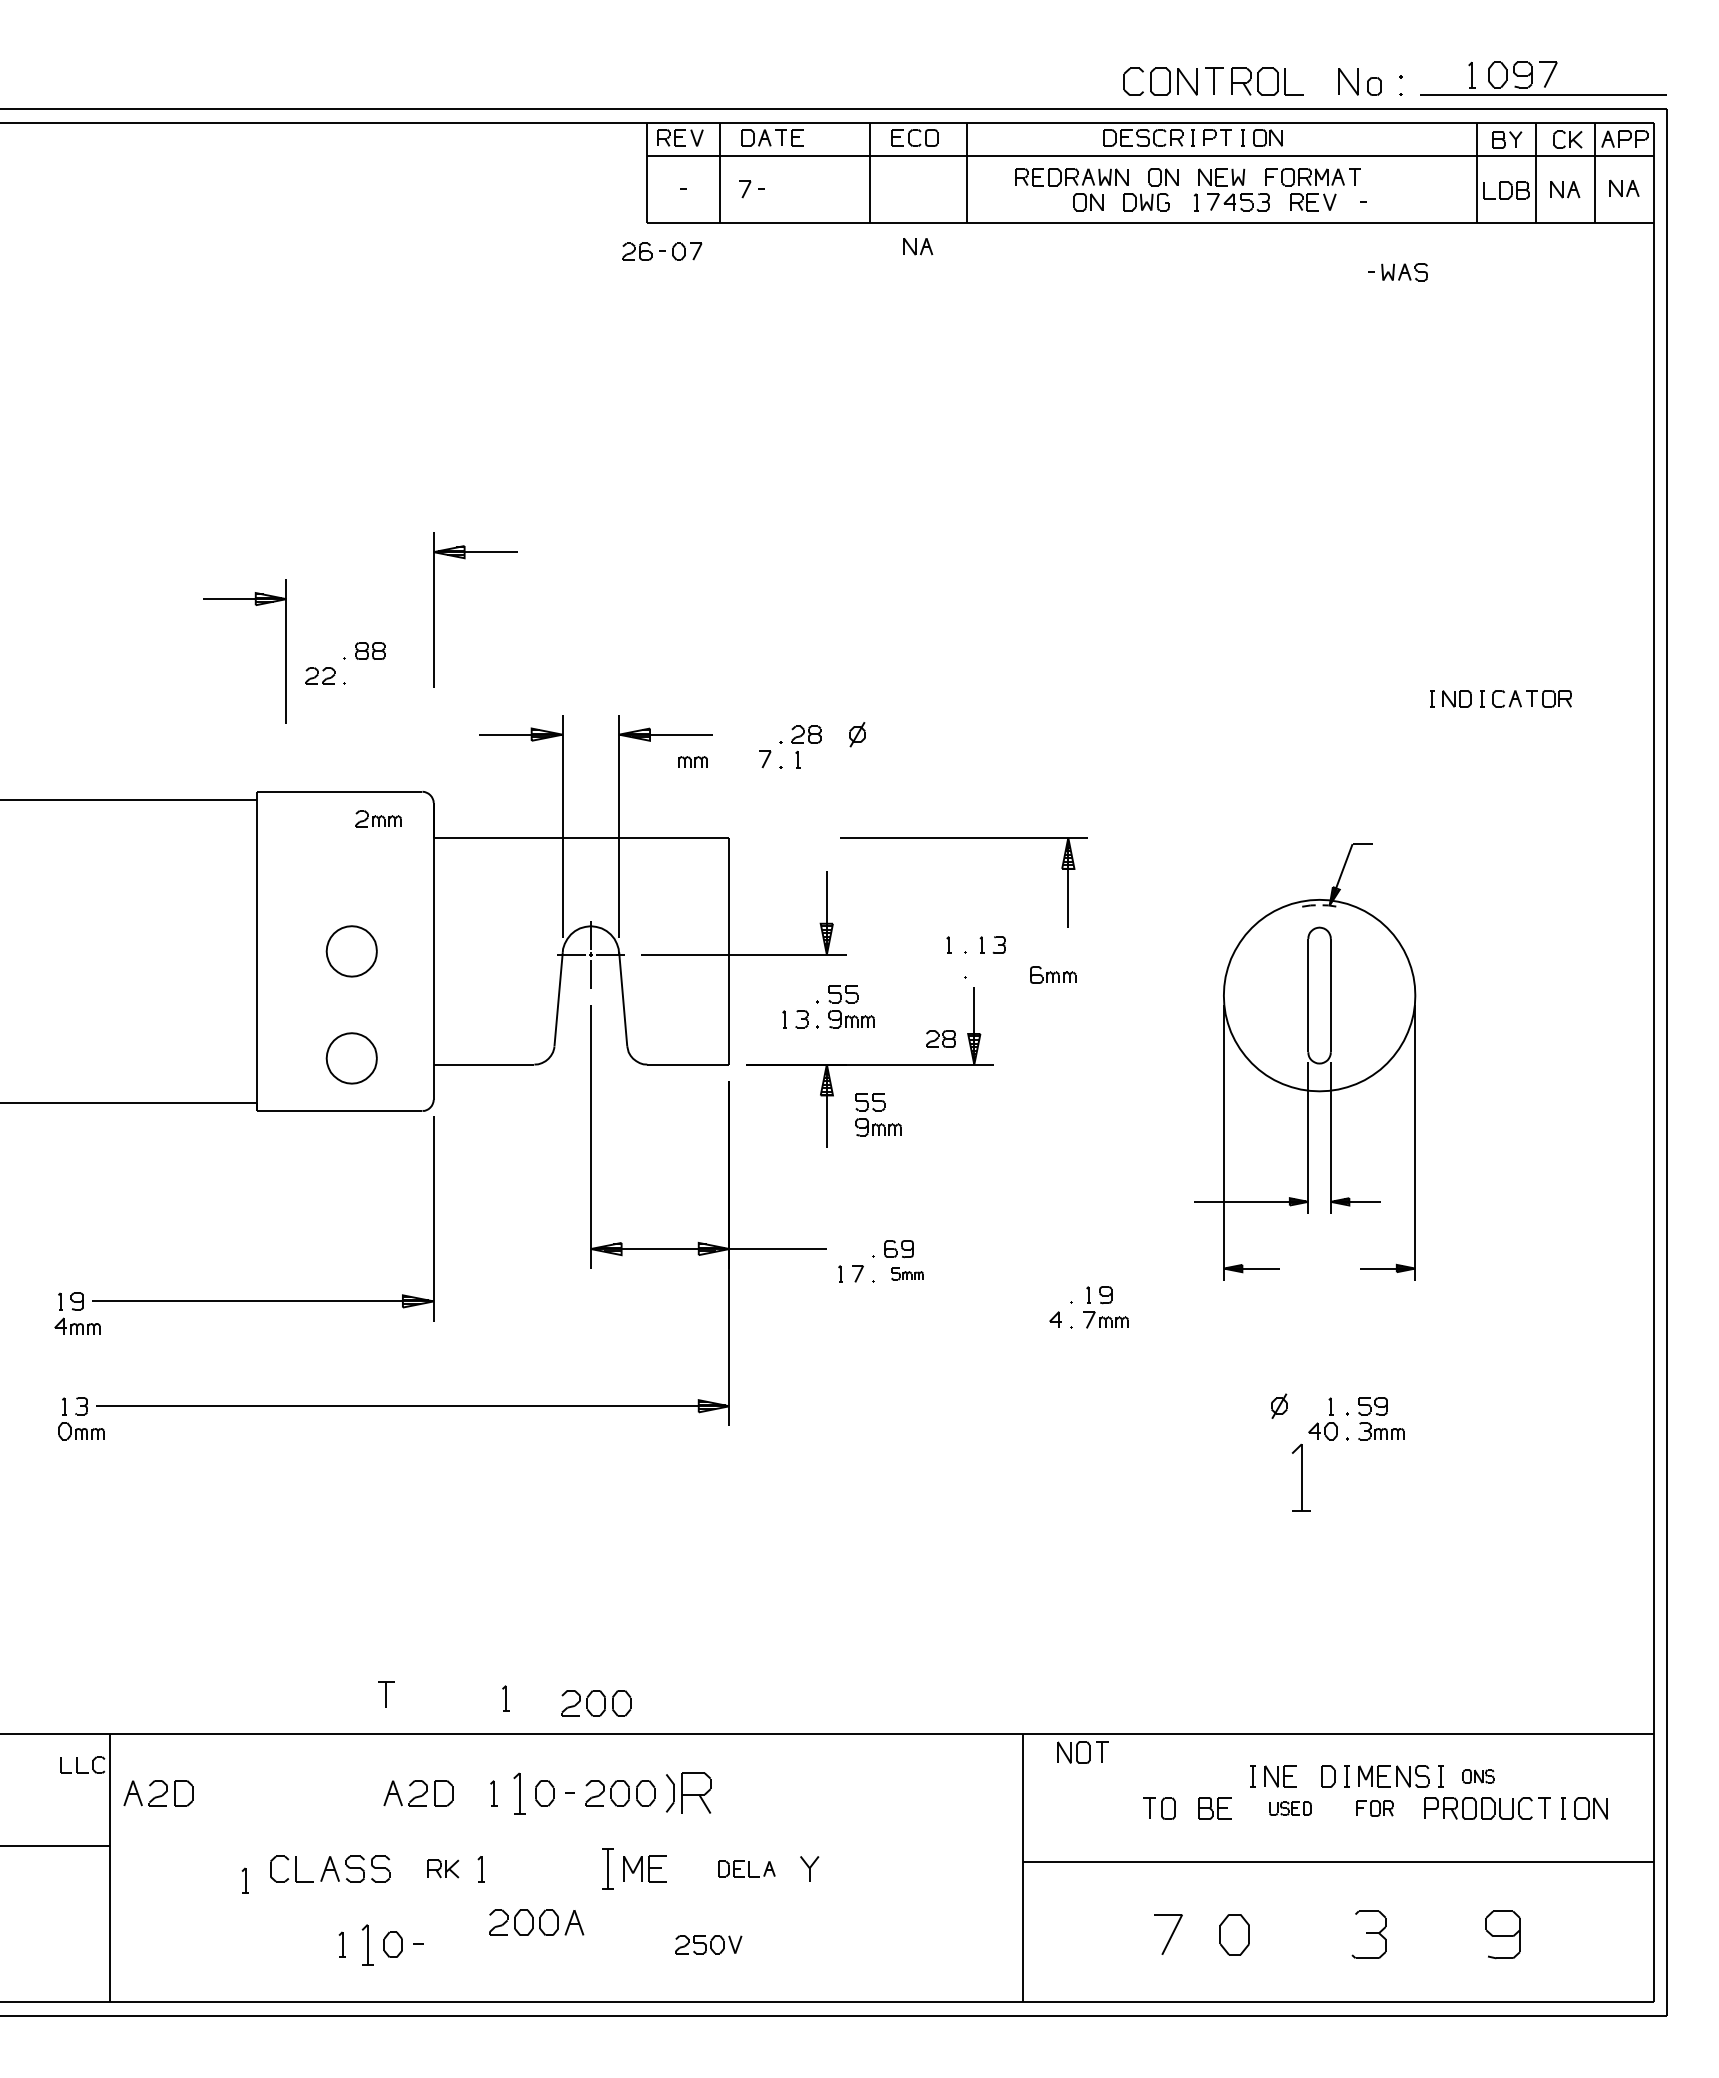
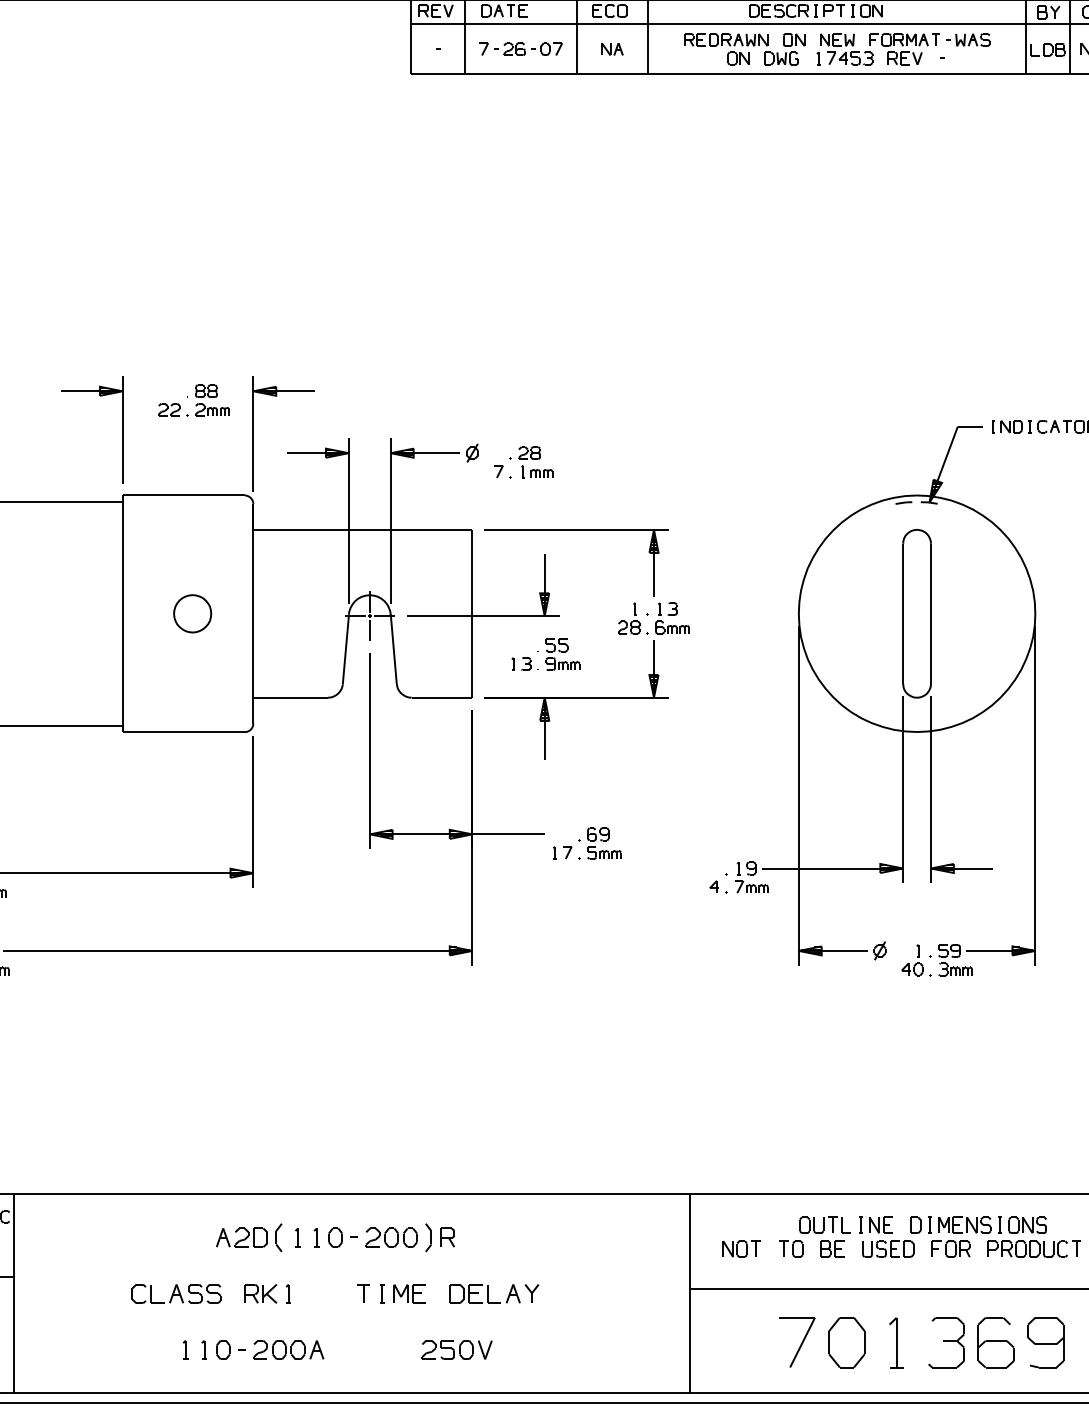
part: (918, 246) -> (612, 49), moved
part: (662, 251) -> (533, 49), moved
part: (1397, 272) -> (967, 40), moved
part: (434, 609) -> (253, 433), moved
part: (285, 651) -> (122, 430), moved
part: (857, 734) -> (472, 453), moved
part: (692, 761) -> (541, 473), moved
part: (378, 818) -> (212, 409), moved
part: (963, 838) -> (576, 530), moved
part: (1053, 974) -> (672, 627), moved
part: (940, 1038) -> (628, 627), moved
part: (351, 1058) -> (192, 693), removed
part: (1304, 1061) -> (898, 695), size x1.67
part: (878, 1114) -> (582, 734), removed
part: (907, 1273) -> (604, 852), size x1.43
part: (1300, 1477) -> (895, 1342), moved
part: (386, 1694) -> (363, 1293), moved
part: (505, 1698) -> (306, 1167), removed
part: (596, 1703) -> (373, 1171), removed
part: (1082, 1752) -> (741, 1249), moved
part: (1205, 1776) -> (825, 1225), added
part: (1478, 1776) -> (1027, 1225), size x1.67
part: (158, 1793) -> (49, 1237), removed
part: (468, 1793) -> (279, 1237), added
part: (518, 1793) -> (316, 1237), size x0.62
part: (695, 1793) -> (447, 1237), size x0.62
part: (1290, 1808) -> (888, 1249), size x1.67
part: (1374, 1808) -> (950, 1249), size x1.43
part: (443, 1868) -> (260, 1293), size x1.43
part: (607, 1868) -> (382, 1293), size x0.62
part: (746, 1868) -> (485, 1293), size x1.67
part: (244, 1880) -> (113, 1302), removed
part: (536, 1922) -> (288, 1349), moved
part: (1168, 1934) -> (797, 1342), size x1.67
part: (1234, 1934) -> (846, 1342), size x1.67
part: (1368, 1934) -> (946, 1342), size x1.43
part: (1435, 1934) -> (995, 1342), added
part: (1502, 1934) -> (1045, 1342), size x1.43
part: (367, 1944) -> (204, 1349), size x0.62
part: (708, 1944) -> (456, 1349), size x1.43

